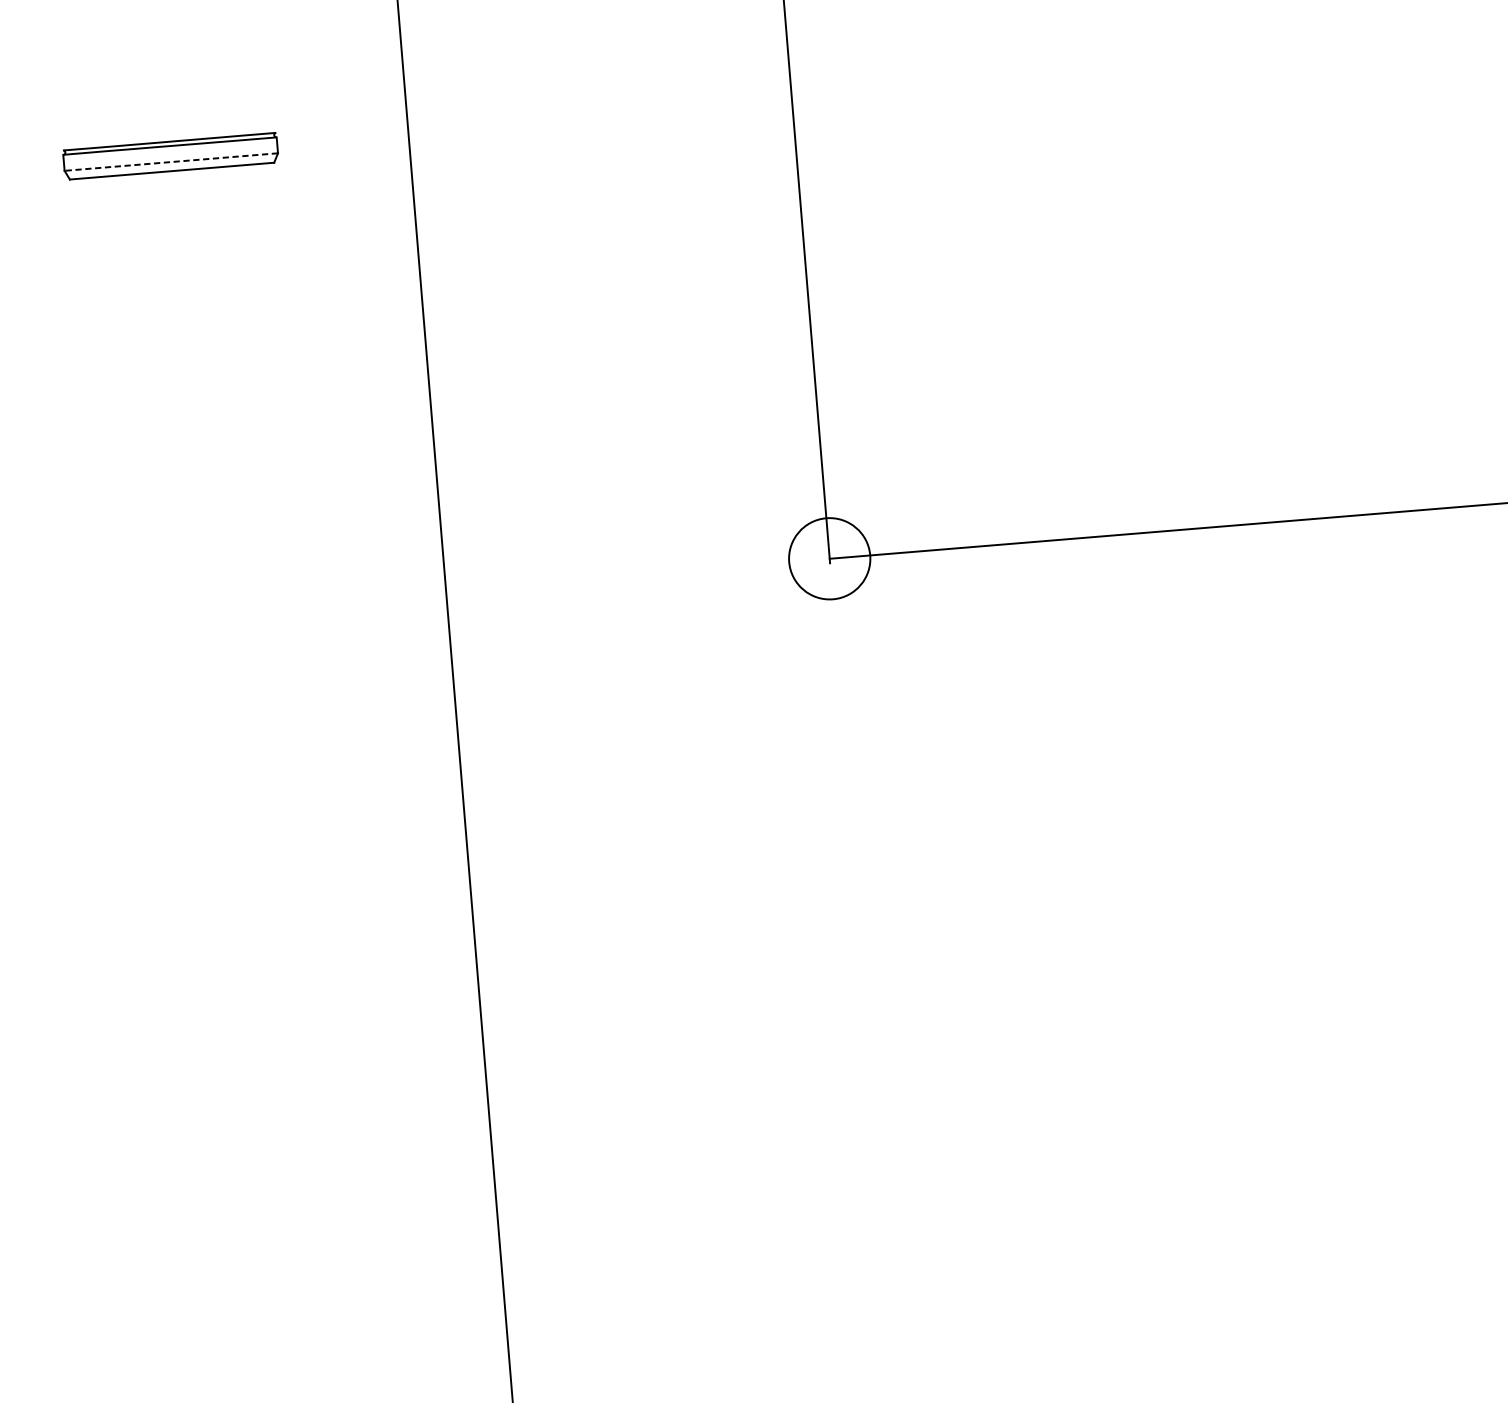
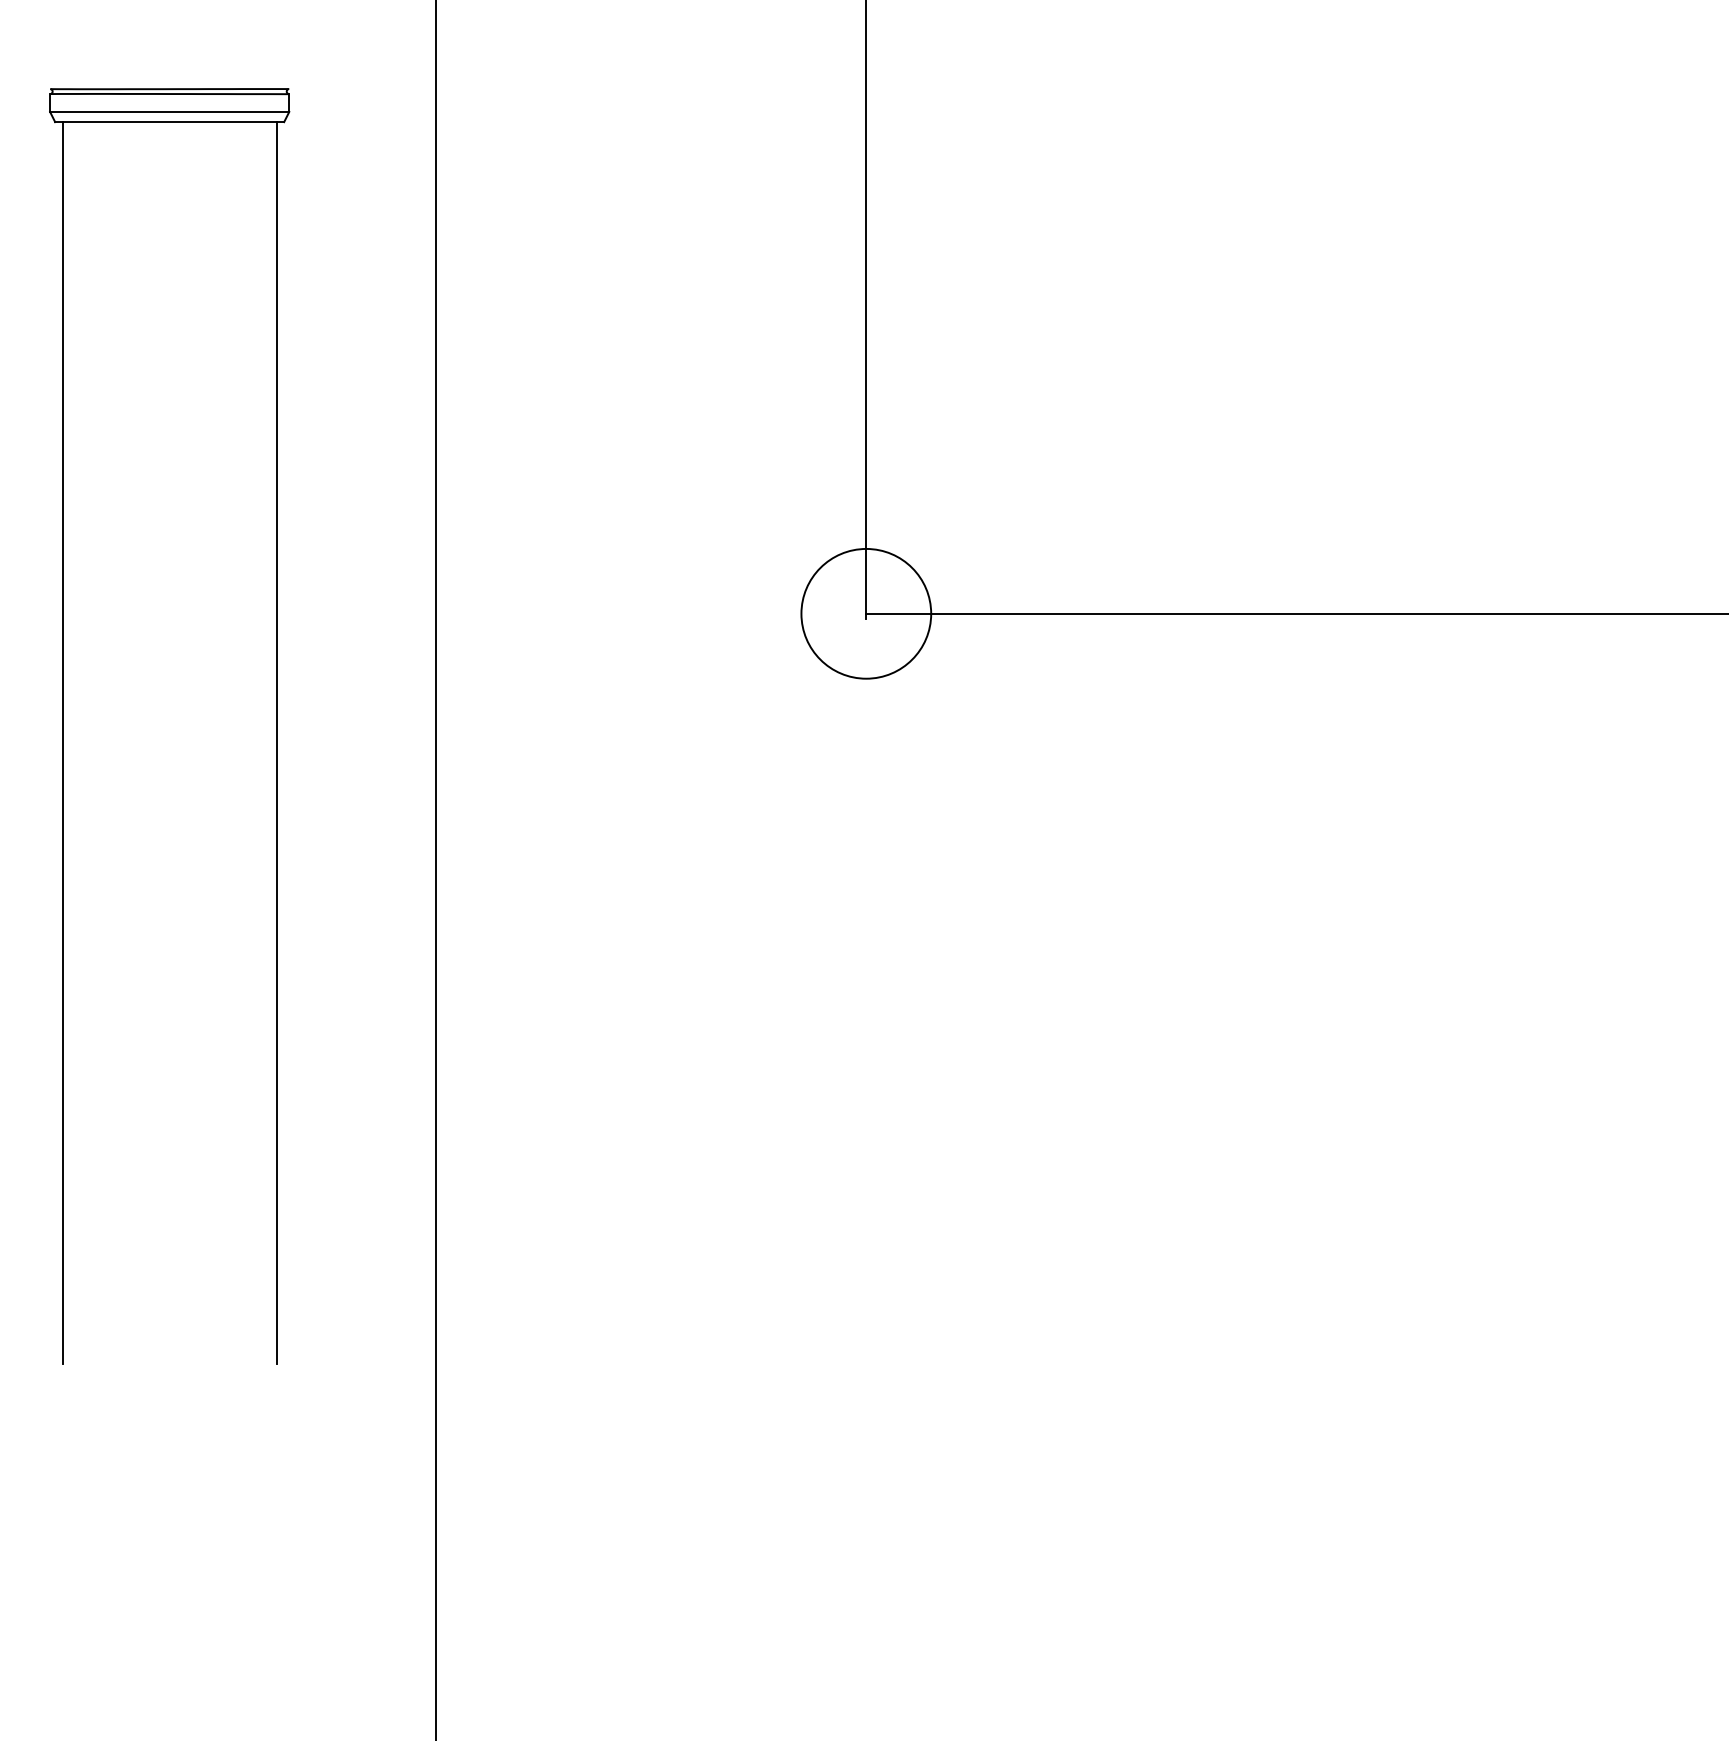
line: (171, 161) -> (169, 111), dashed -> solid
circle: (829, 558) -> (866, 613), size x1.43
line: (312, 717) -> (276, 743), added
line: (121, 733) -> (62, 743), added

